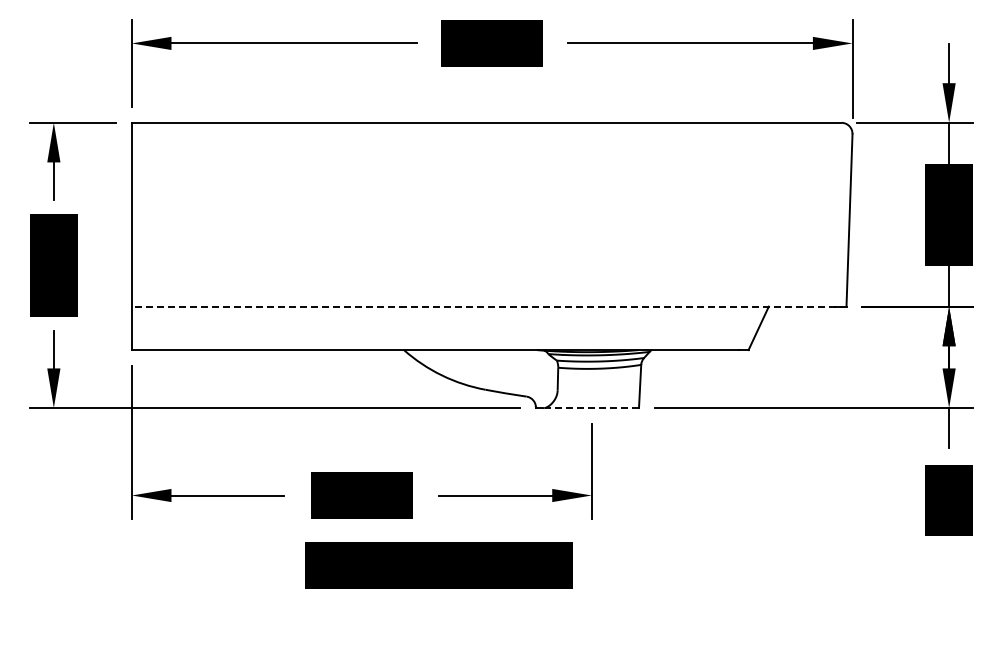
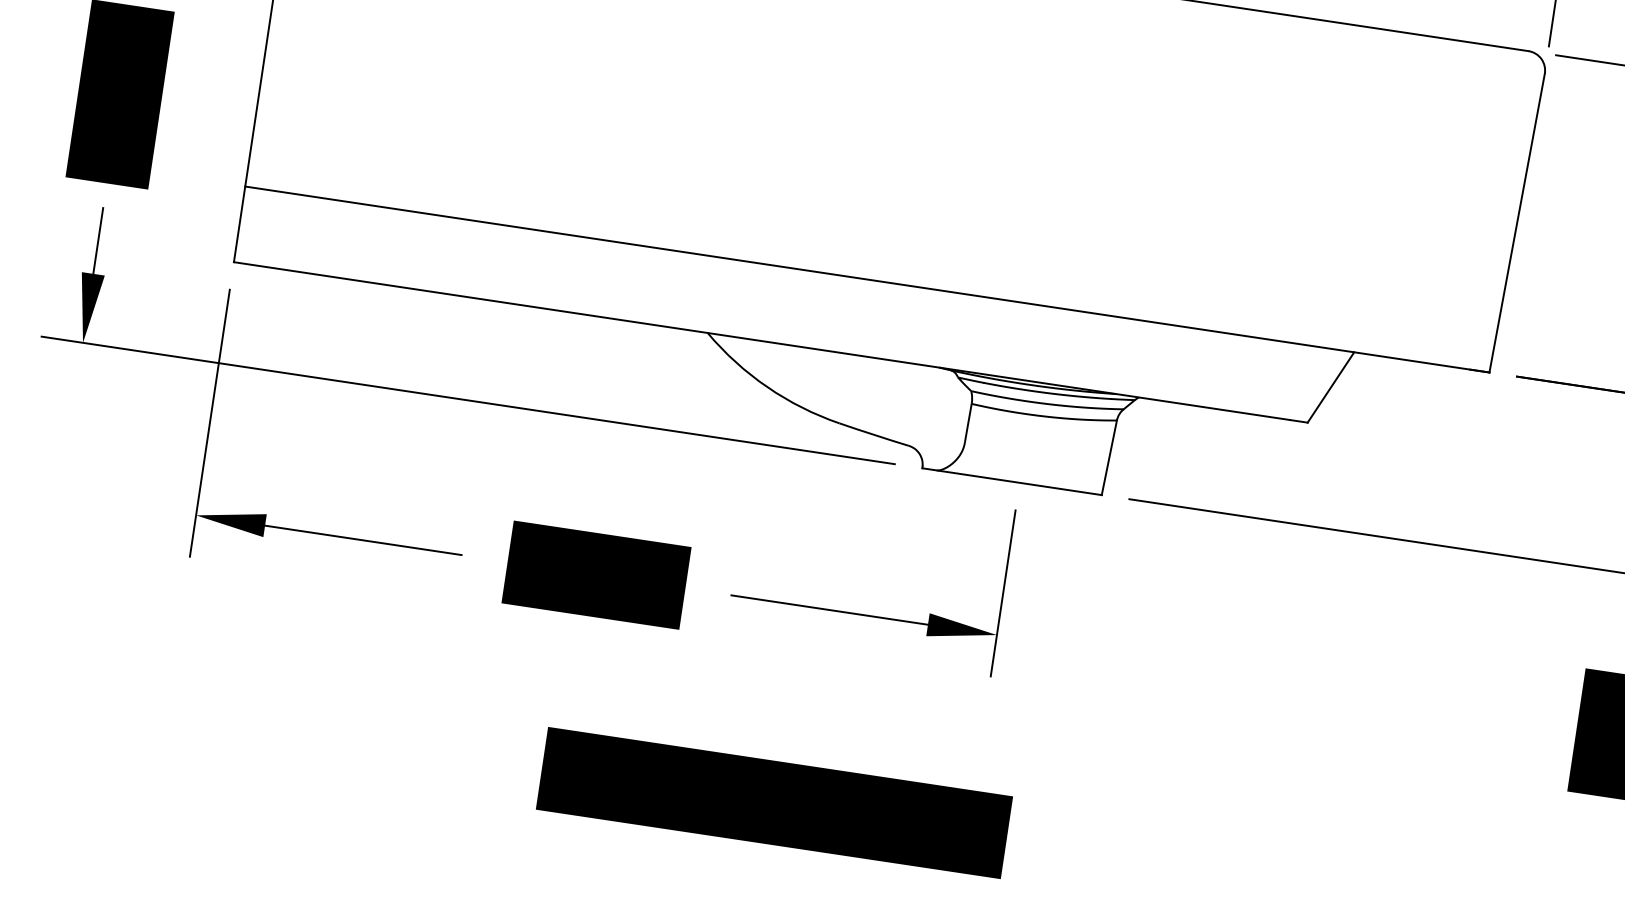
line: (488, 306) -> (866, 279), dashed -> solid
line: (591, 408) -> (1018, 483), dashed -> solid
text: (438, 565) -> (773, 802), moved

